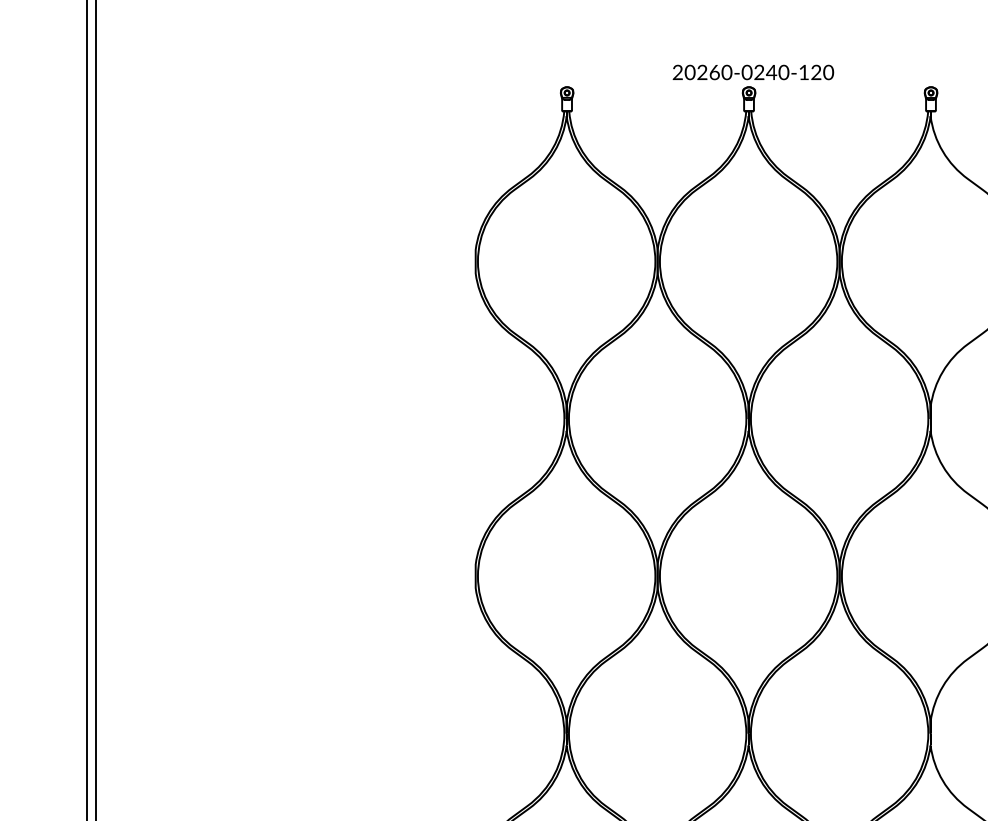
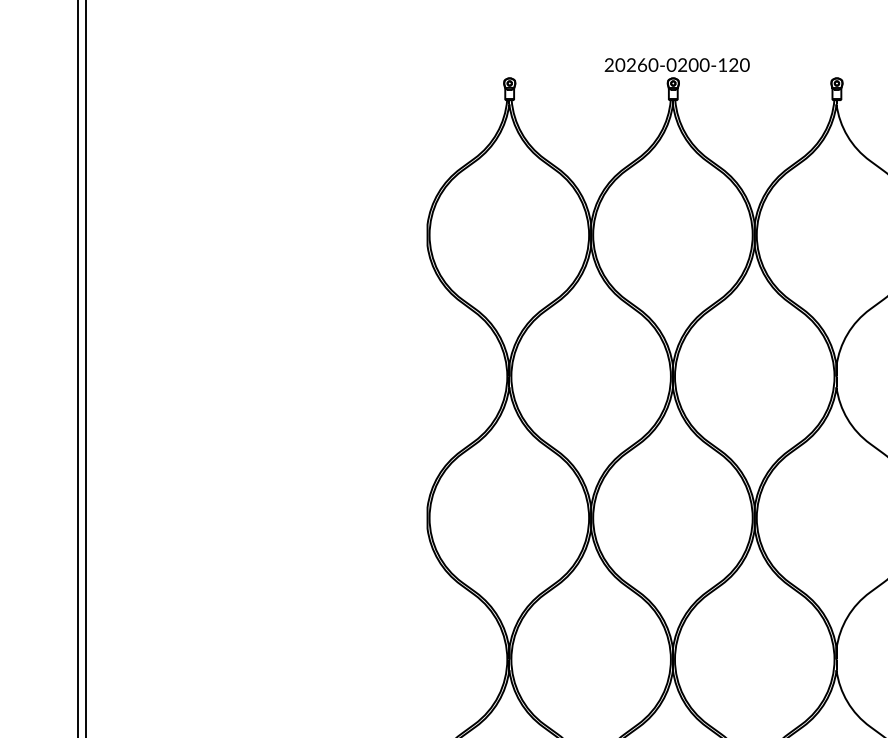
text: (771, 72) -> (693, 65), 20260-0240-120 -> 20260-0200-120

